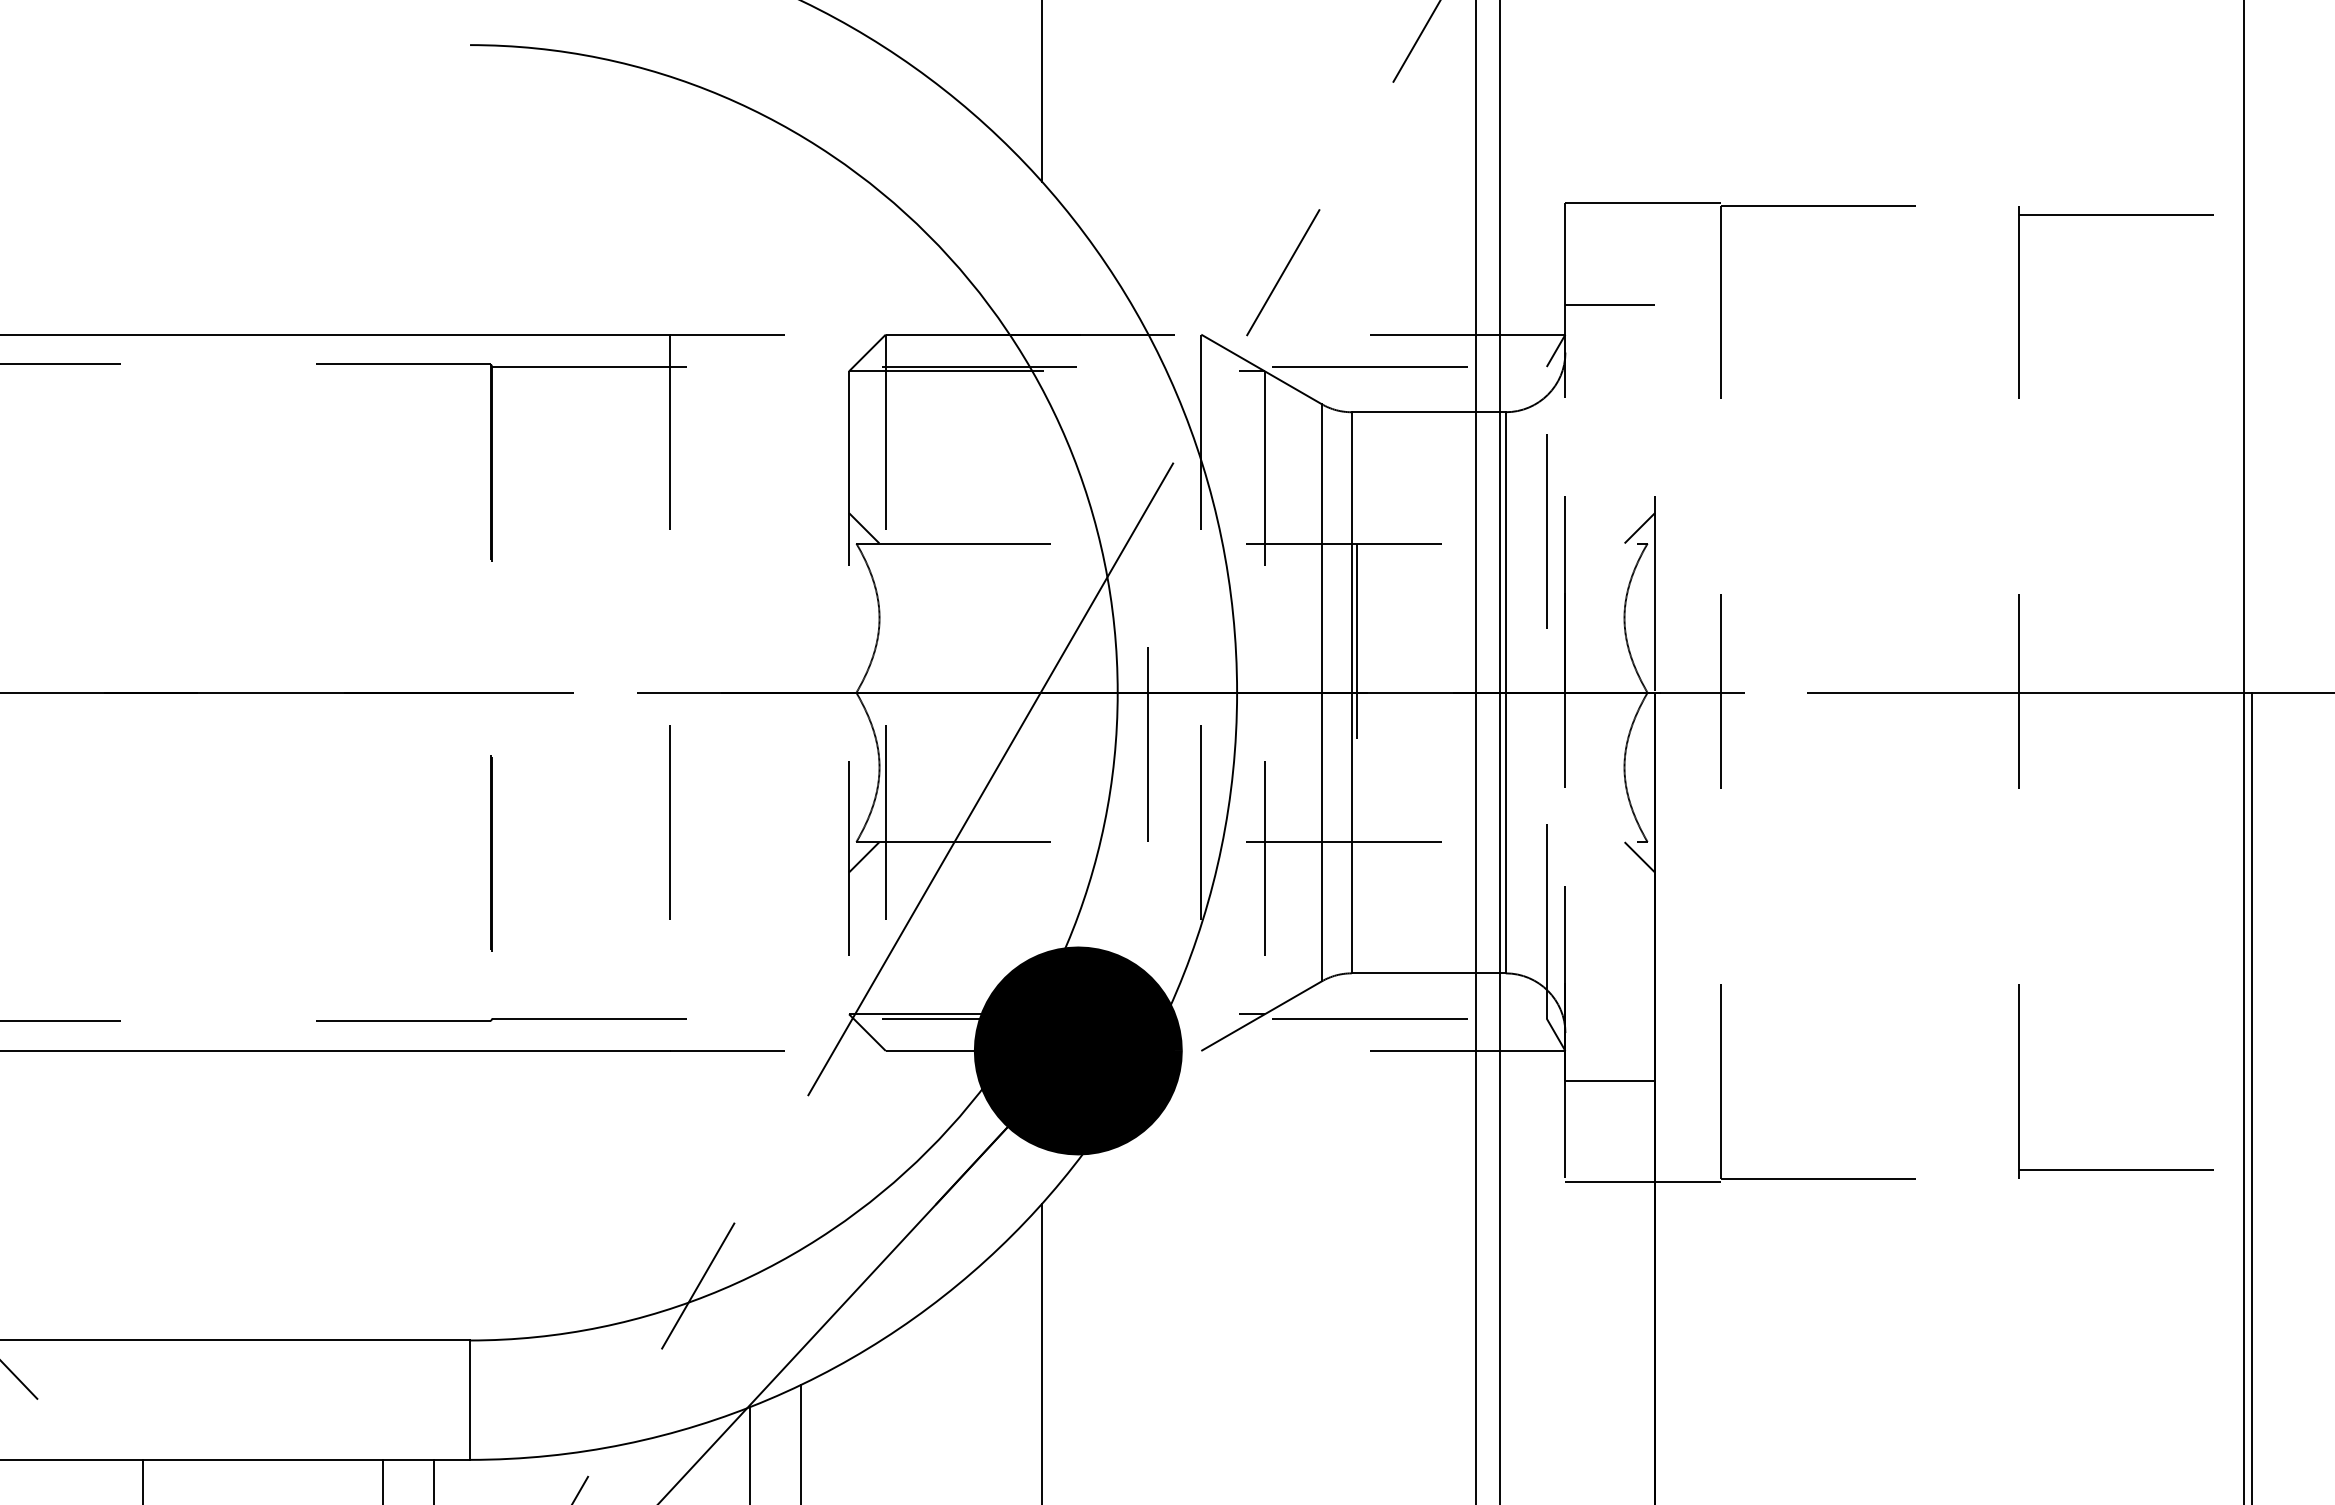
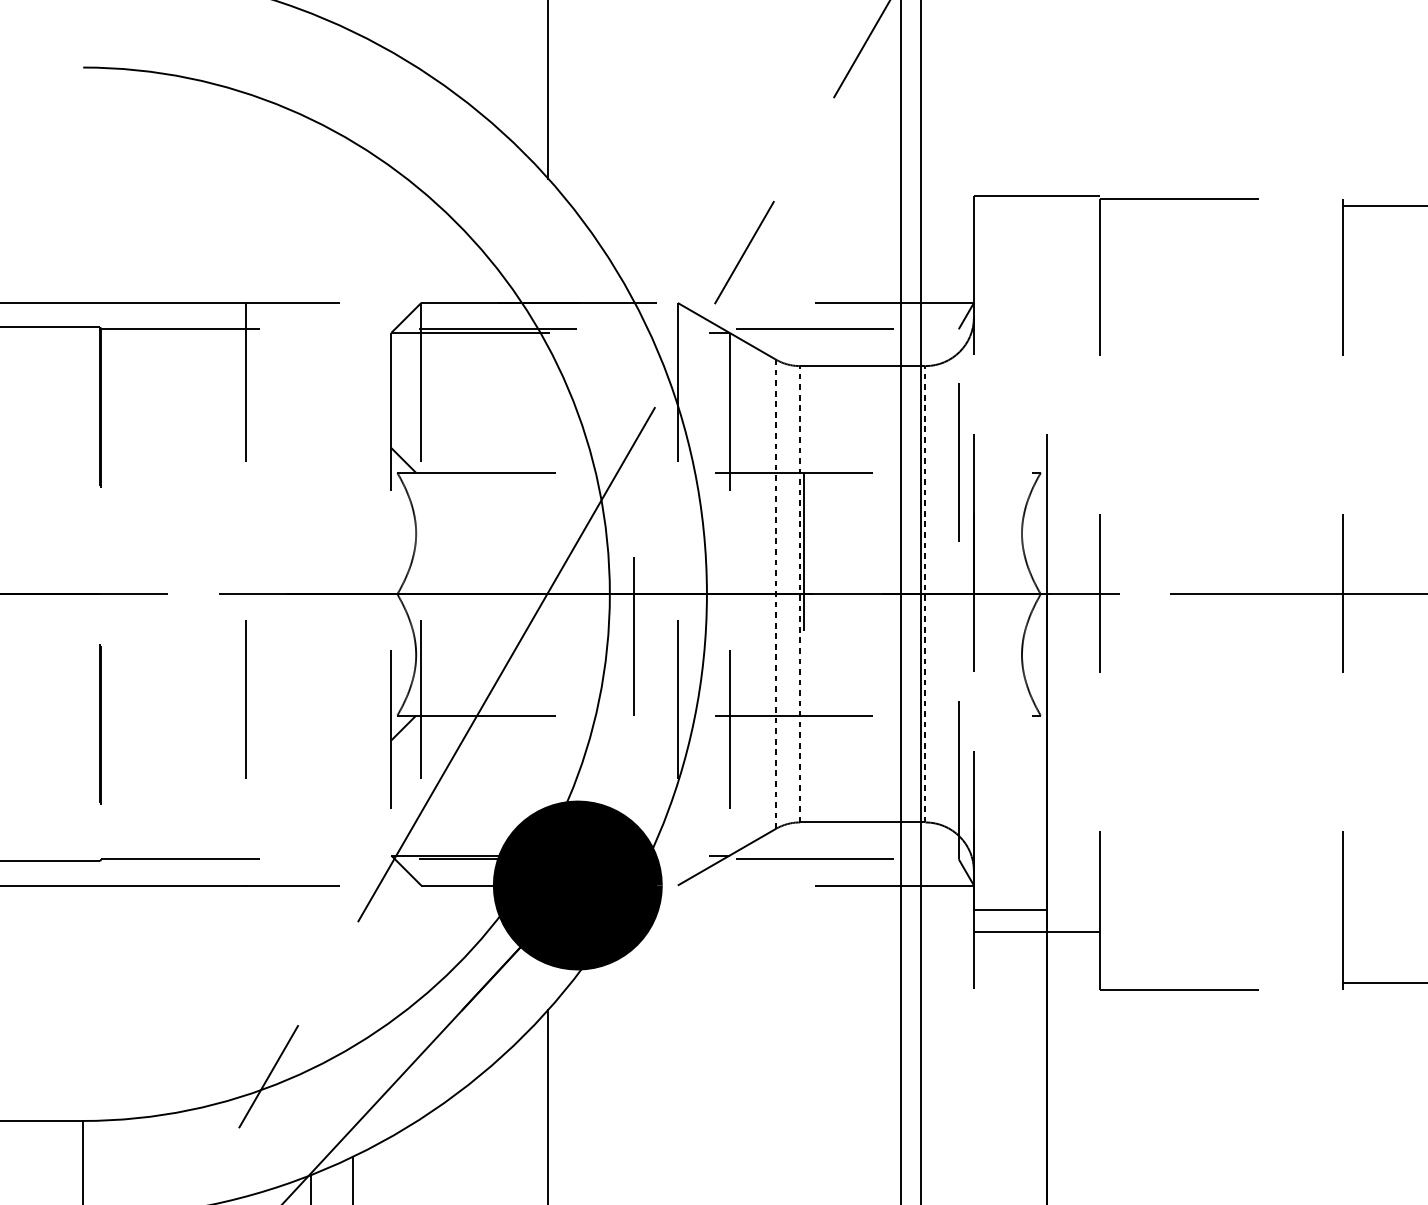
line: (1609, 304) -> (1009, 278), removed
line: (1639, 528) -> (1034, 460), removed
line: (1321, 692) -> (775, 594), solid -> dashed
line: (1351, 692) -> (799, 594), solid -> dashed
line: (1505, 692) -> (925, 594), solid -> dashed
line: (1639, 857) -> (1034, 728), removed
line: (1642, 1182) -> (1036, 932), moved

